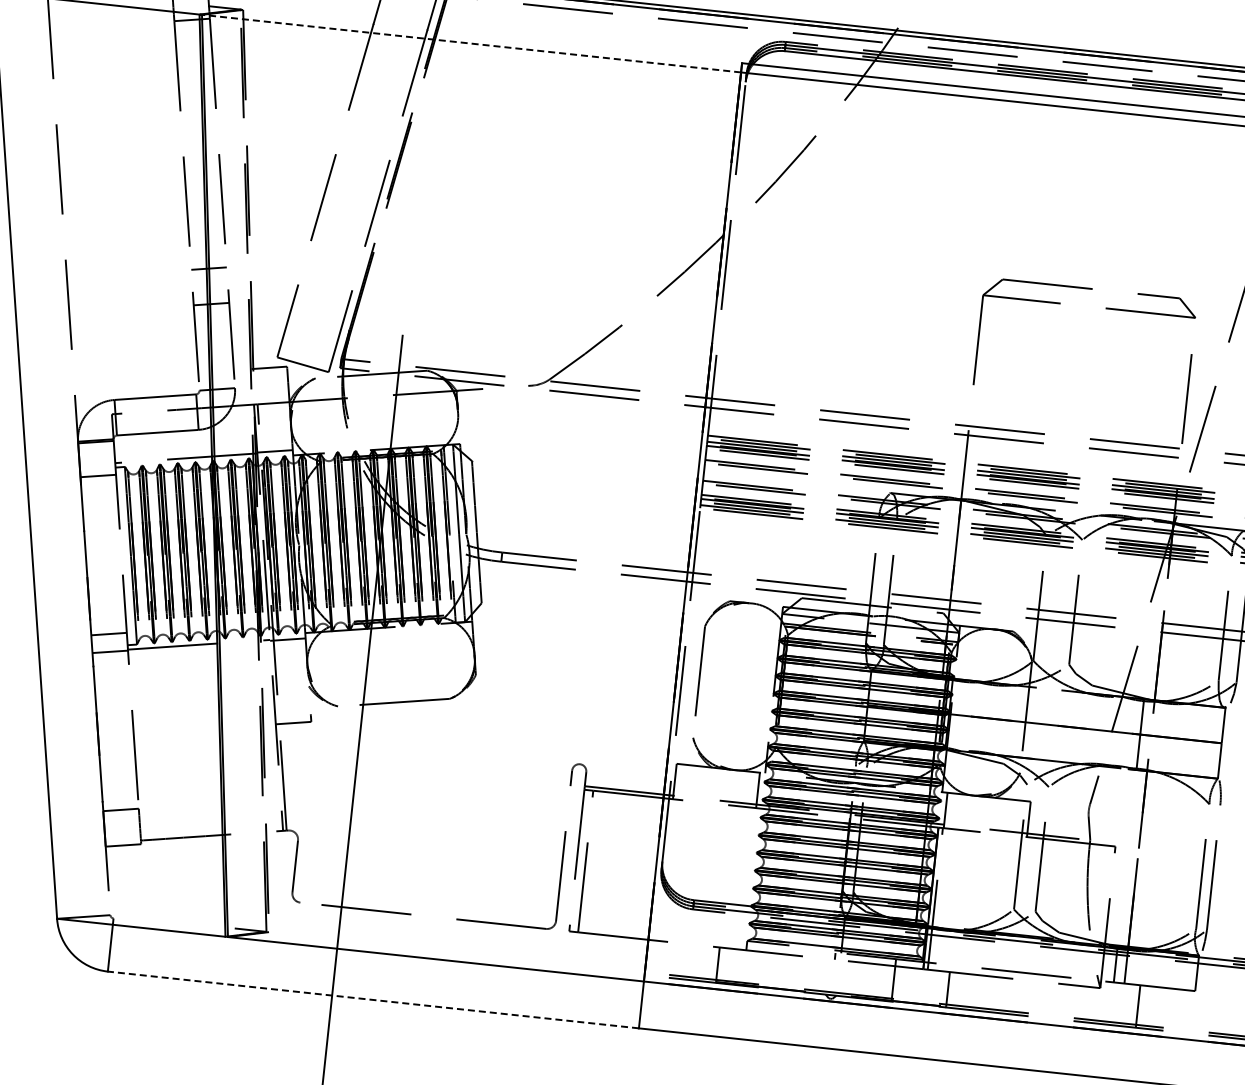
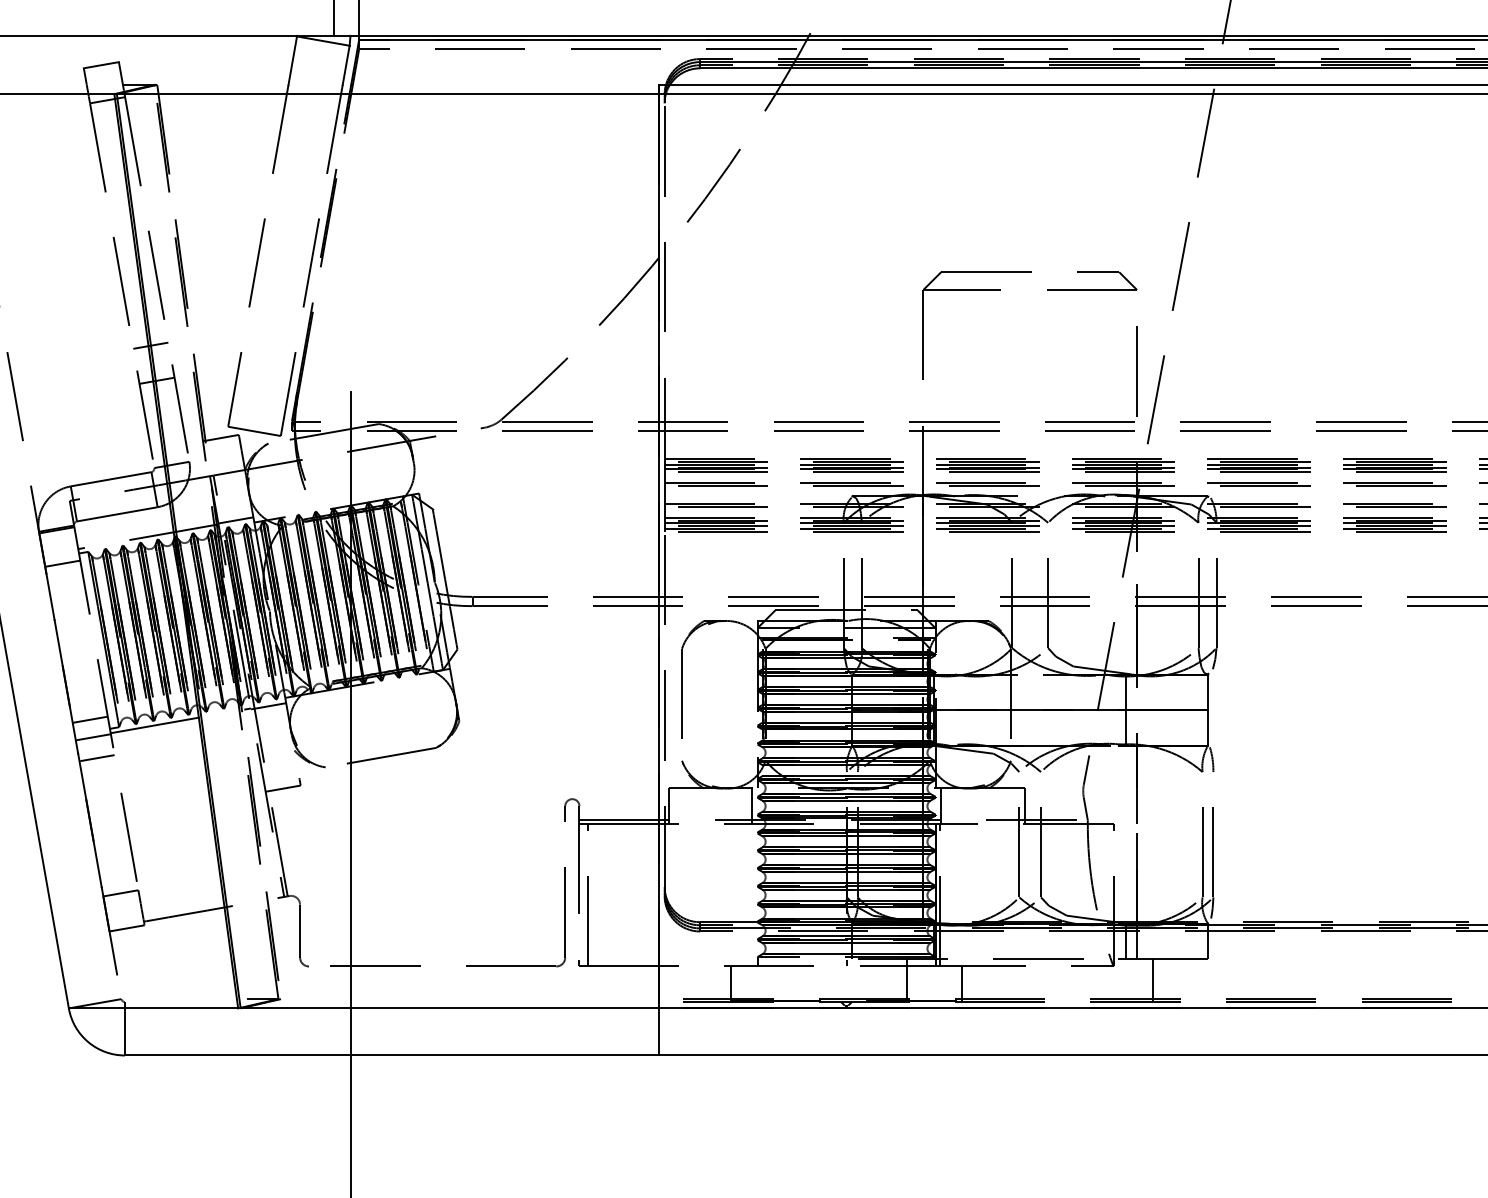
line: (471, 43) -> (387, 94), dashed -> solid
line: (112, 673) -> (97, 758), added
line: (372, 999) -> (391, 1055), dashed -> solid

